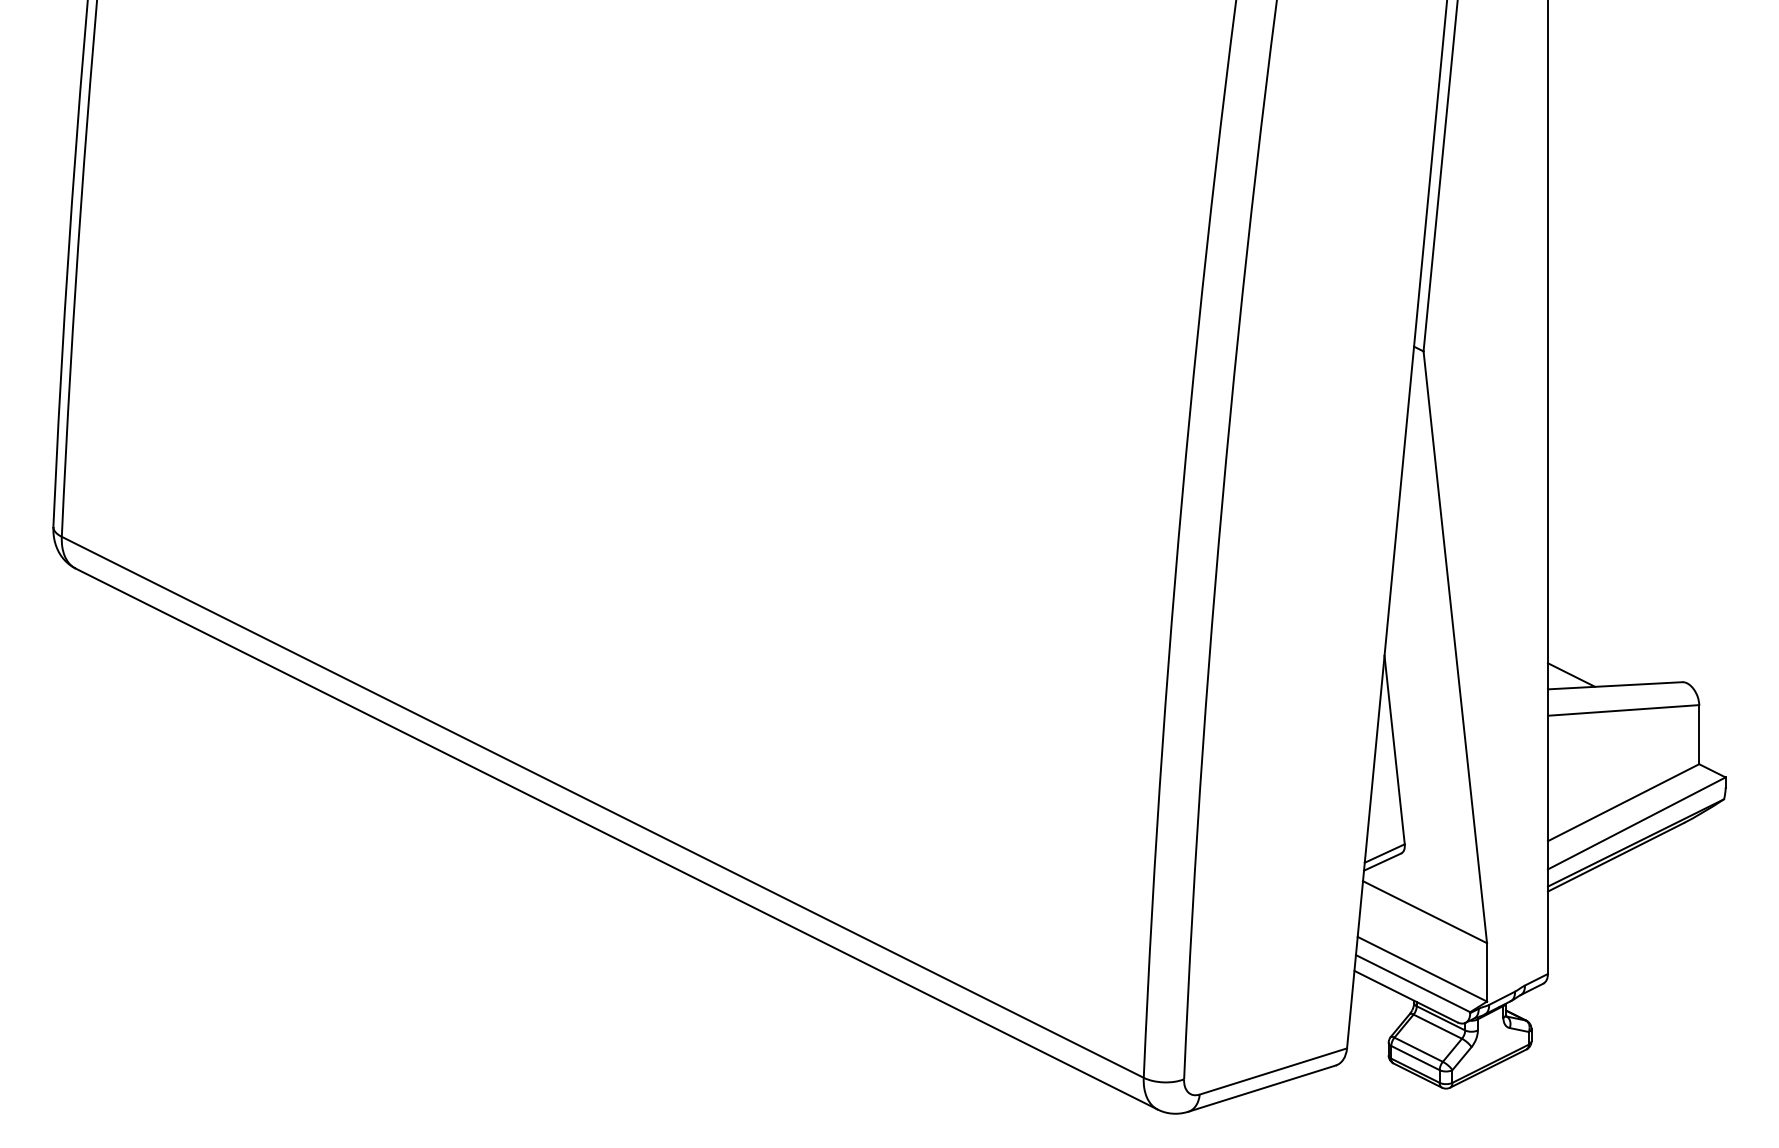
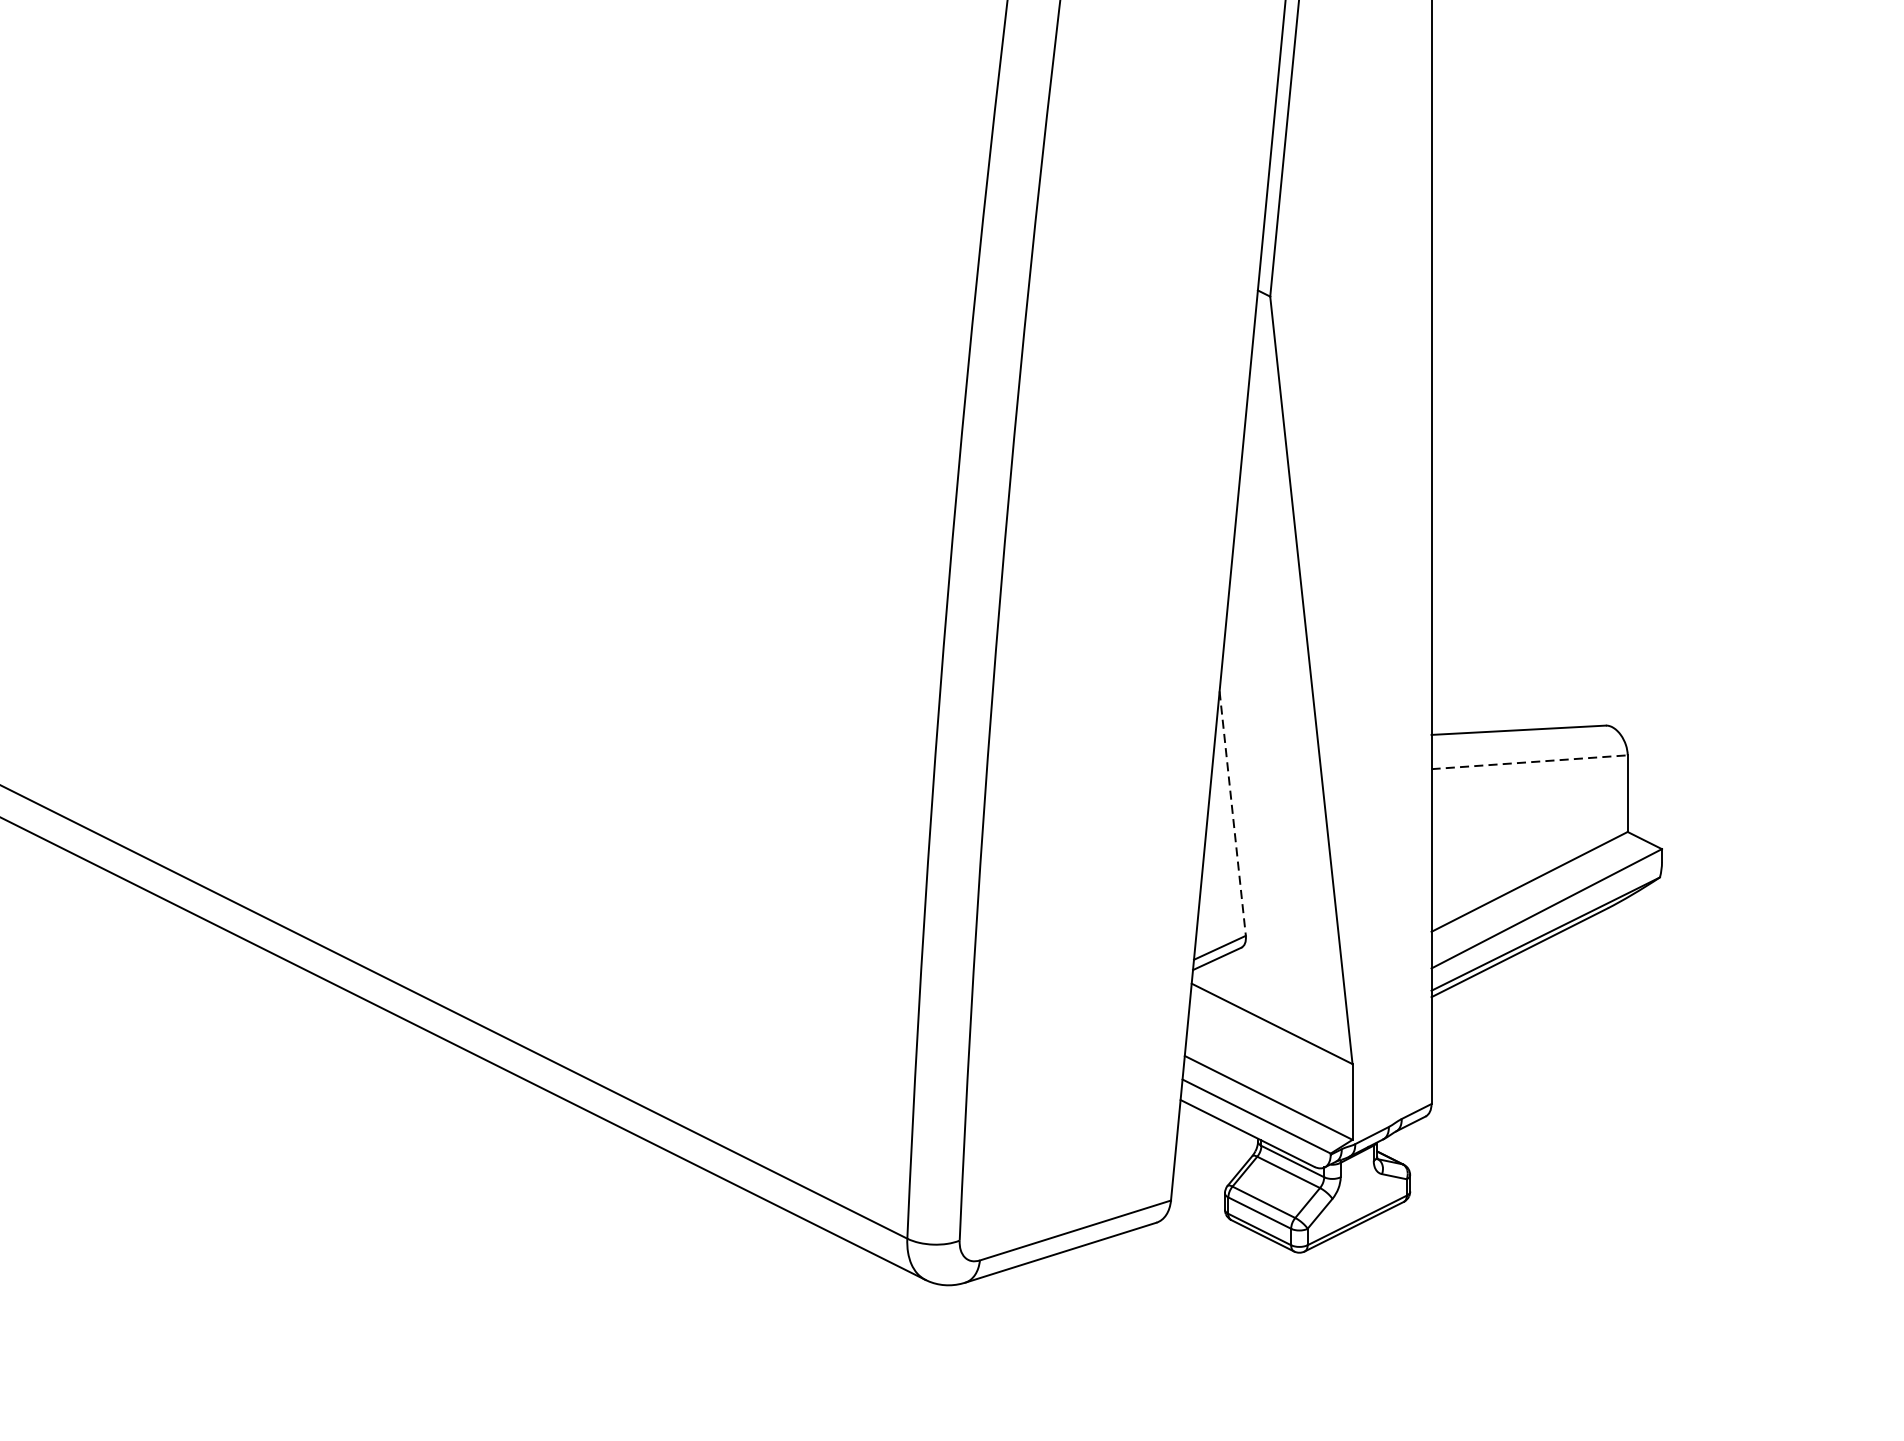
line: (1571, 674) -> (1462, 715), removed
line: (1623, 710) -> (1529, 762), solid -> dashed
line: (1394, 750) -> (1232, 814), solid -> dashed

